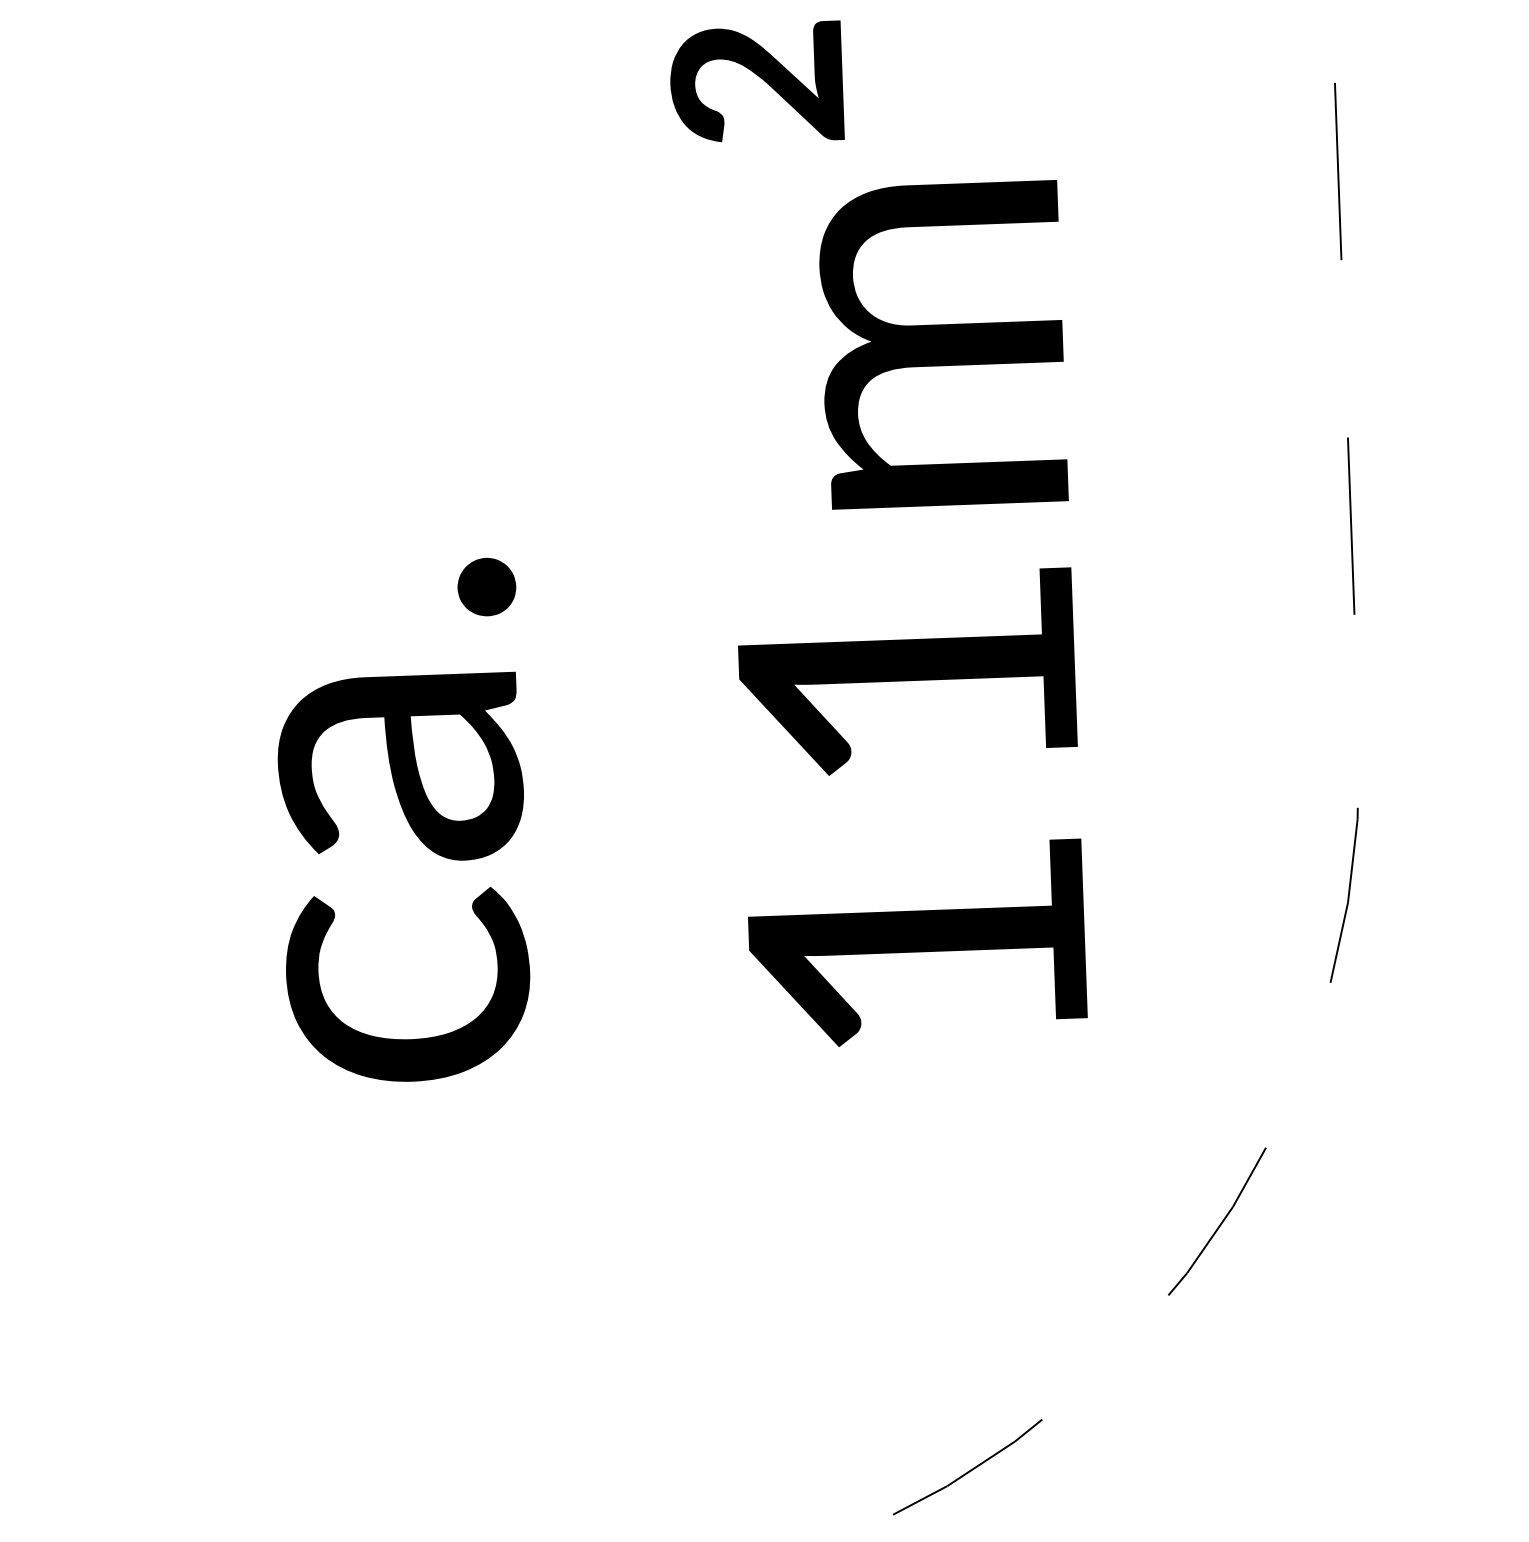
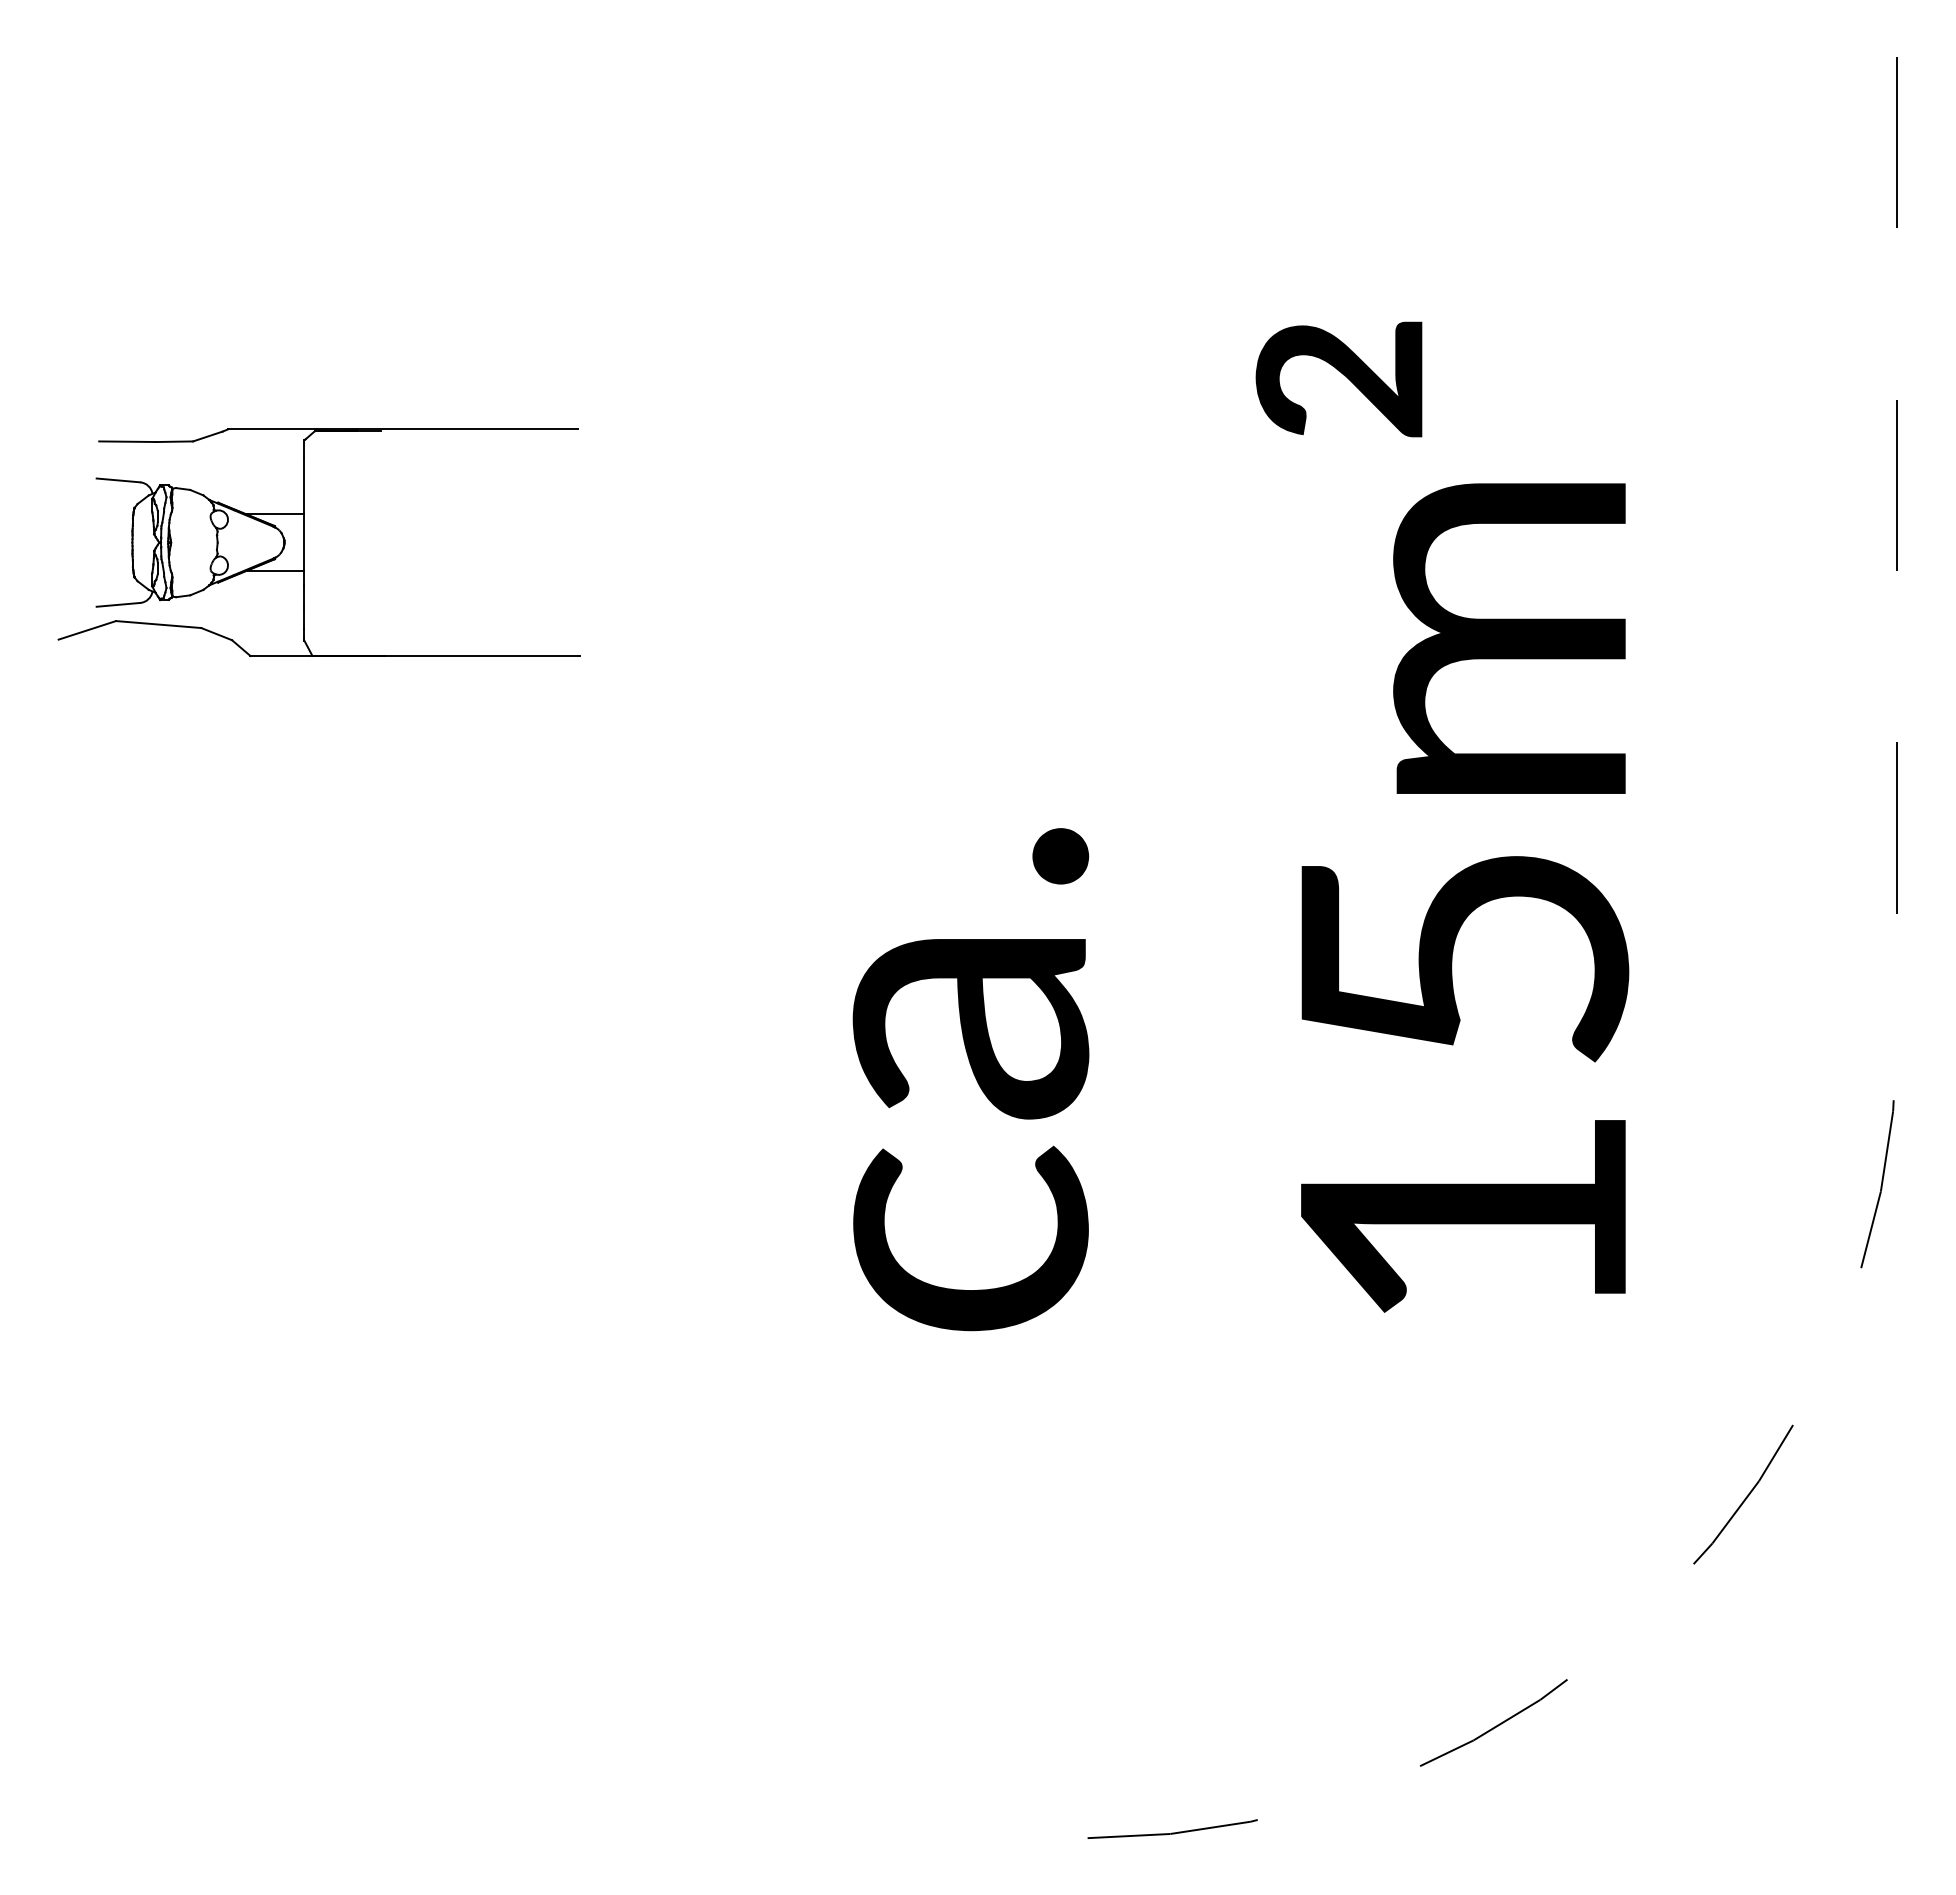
text: (909, 678) -> (1465, 959), 11m² -> 15m²

